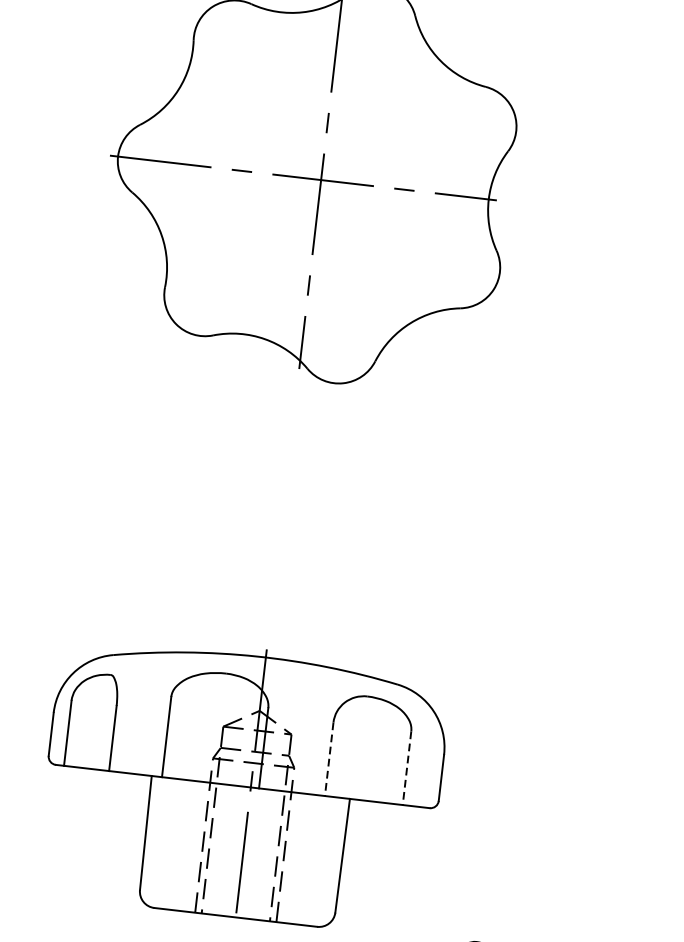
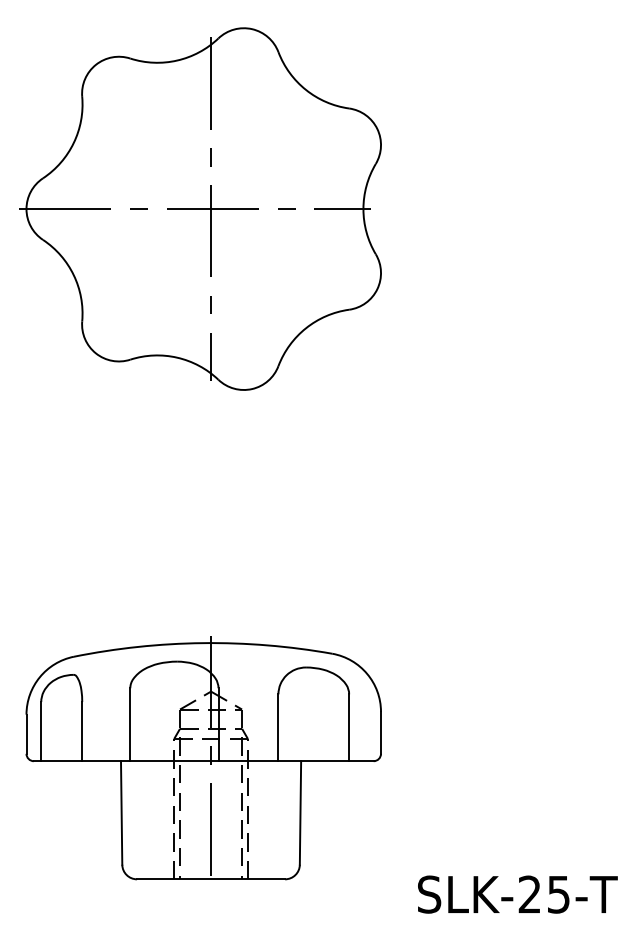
line: (329, 760) -> (278, 728), dashed -> solid
line: (407, 769) -> (349, 728), dashed -> solid

